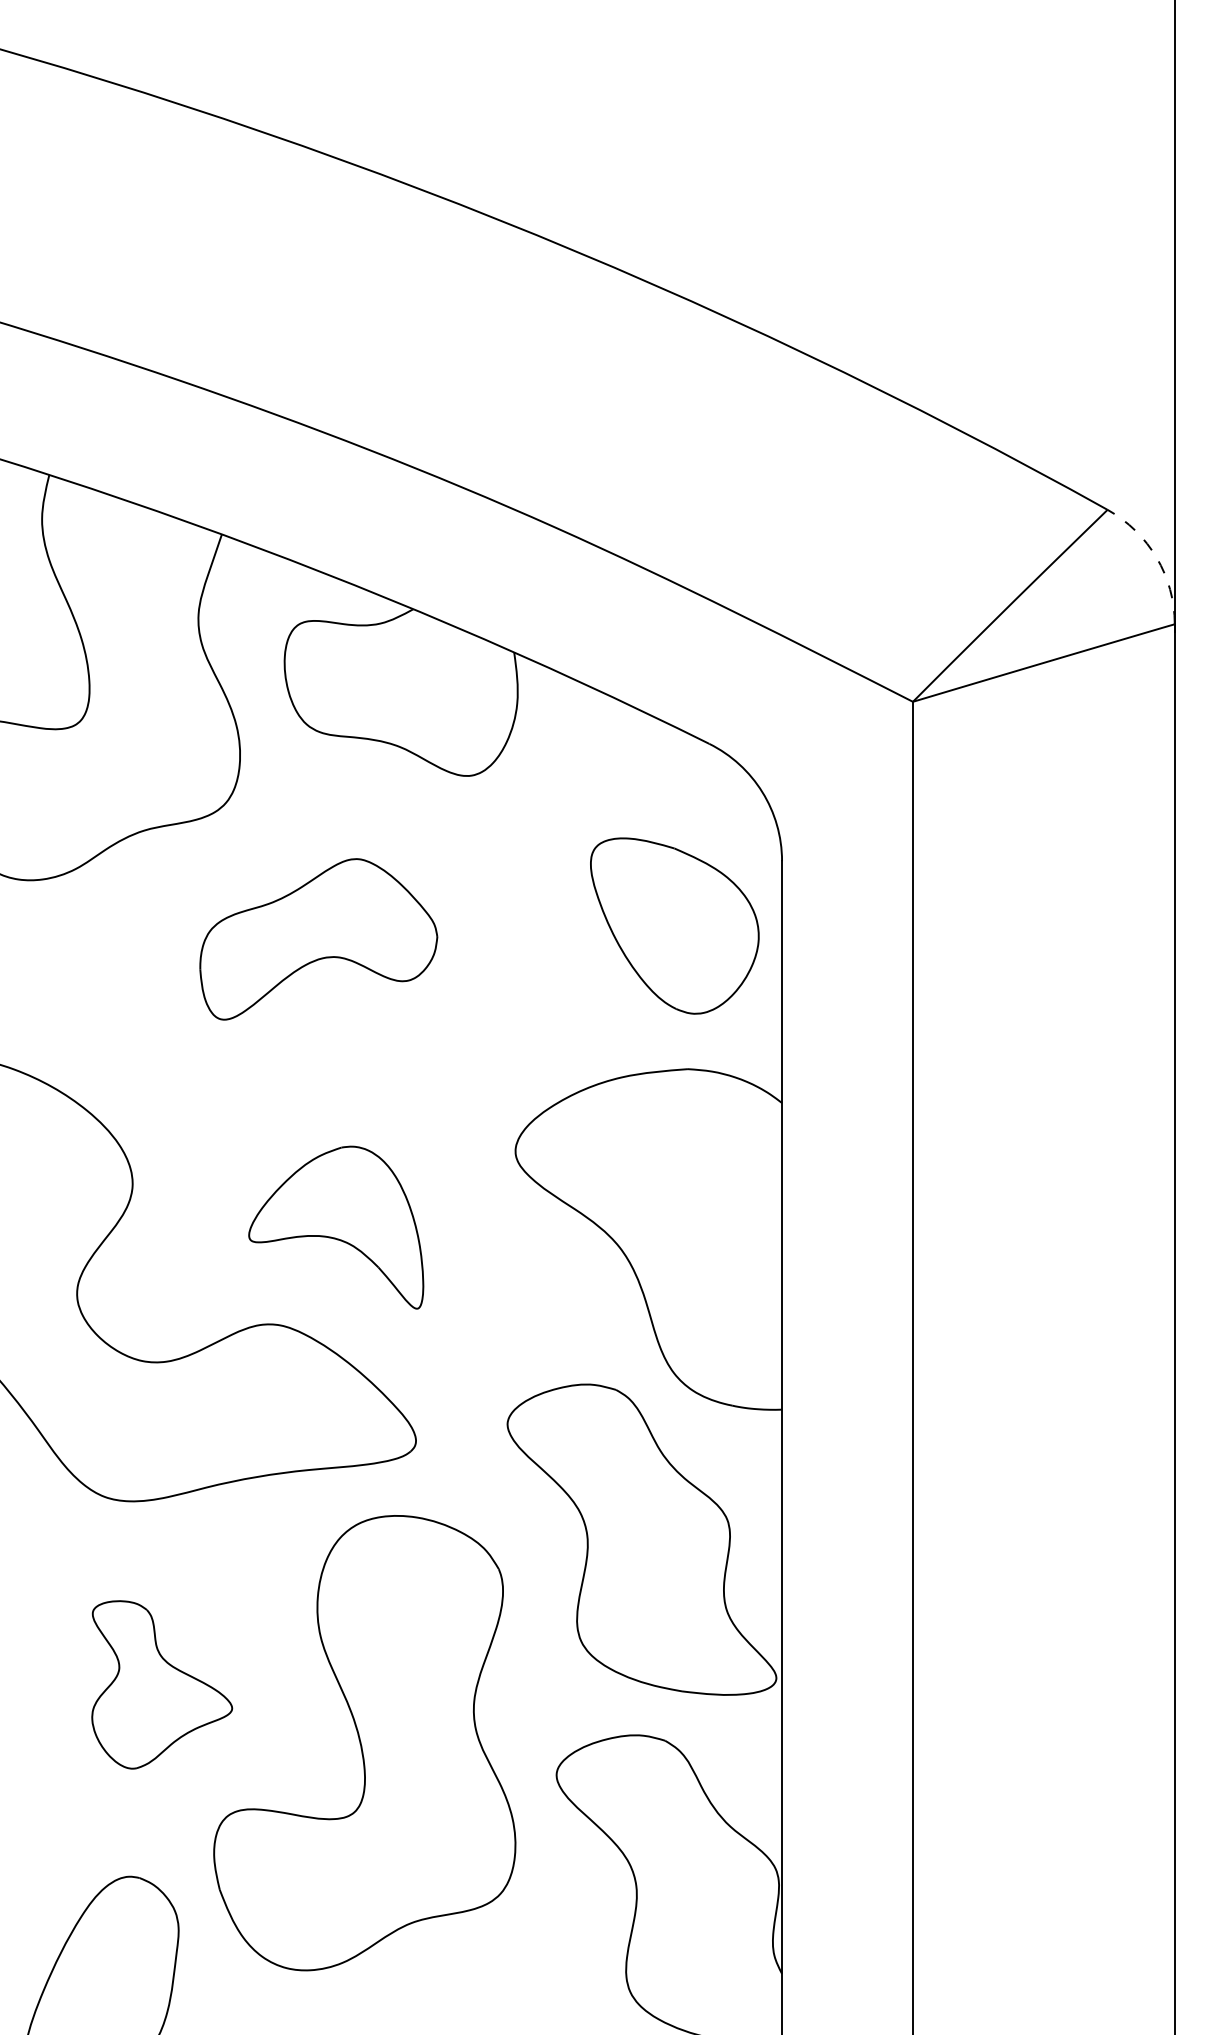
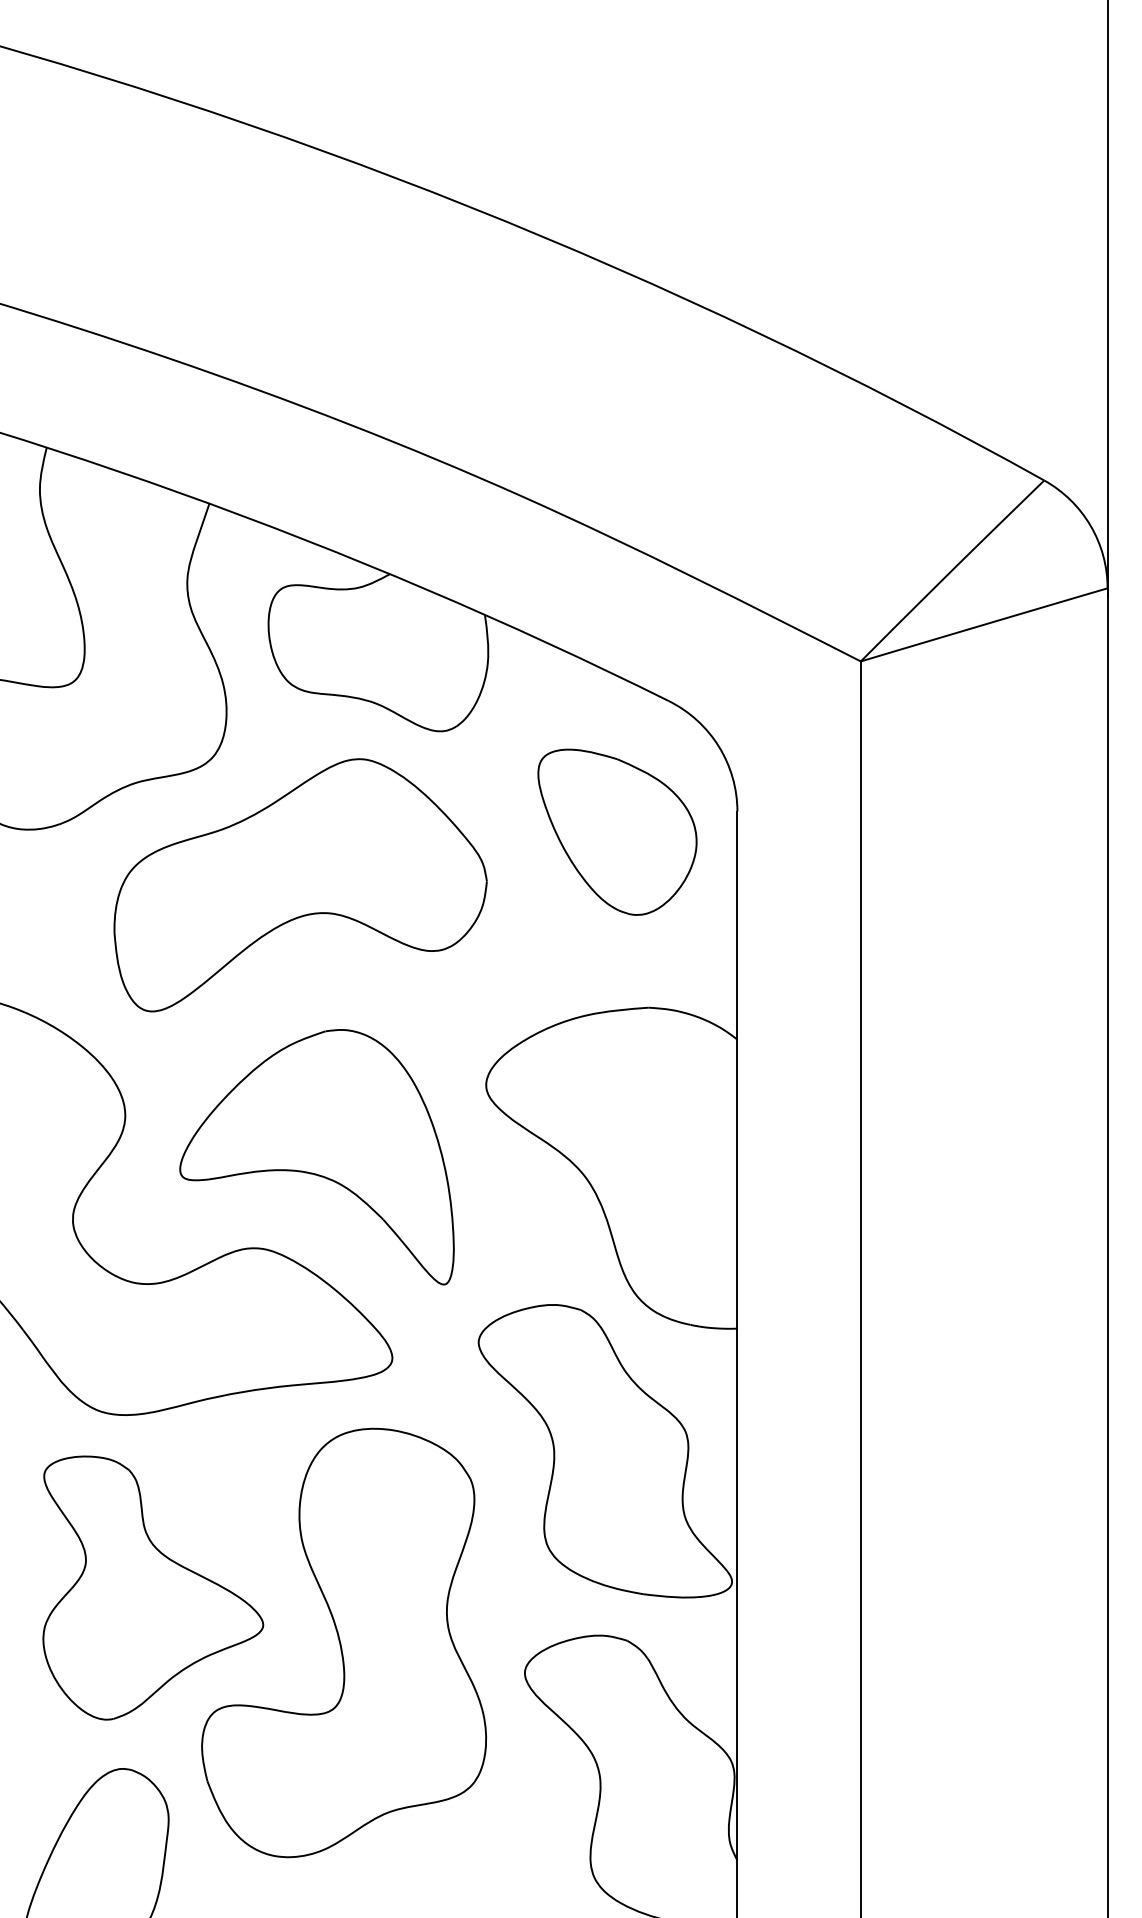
arc: (1156, 557) -> (1090, 525), dashed -> solid
part: (674, 925) -> (617, 831), moved
part: (318, 939) -> (300, 885), size x1.67
part: (336, 1227) -> (317, 1156), size x1.67
part: (161, 1684) -> (152, 1587), size x1.67

